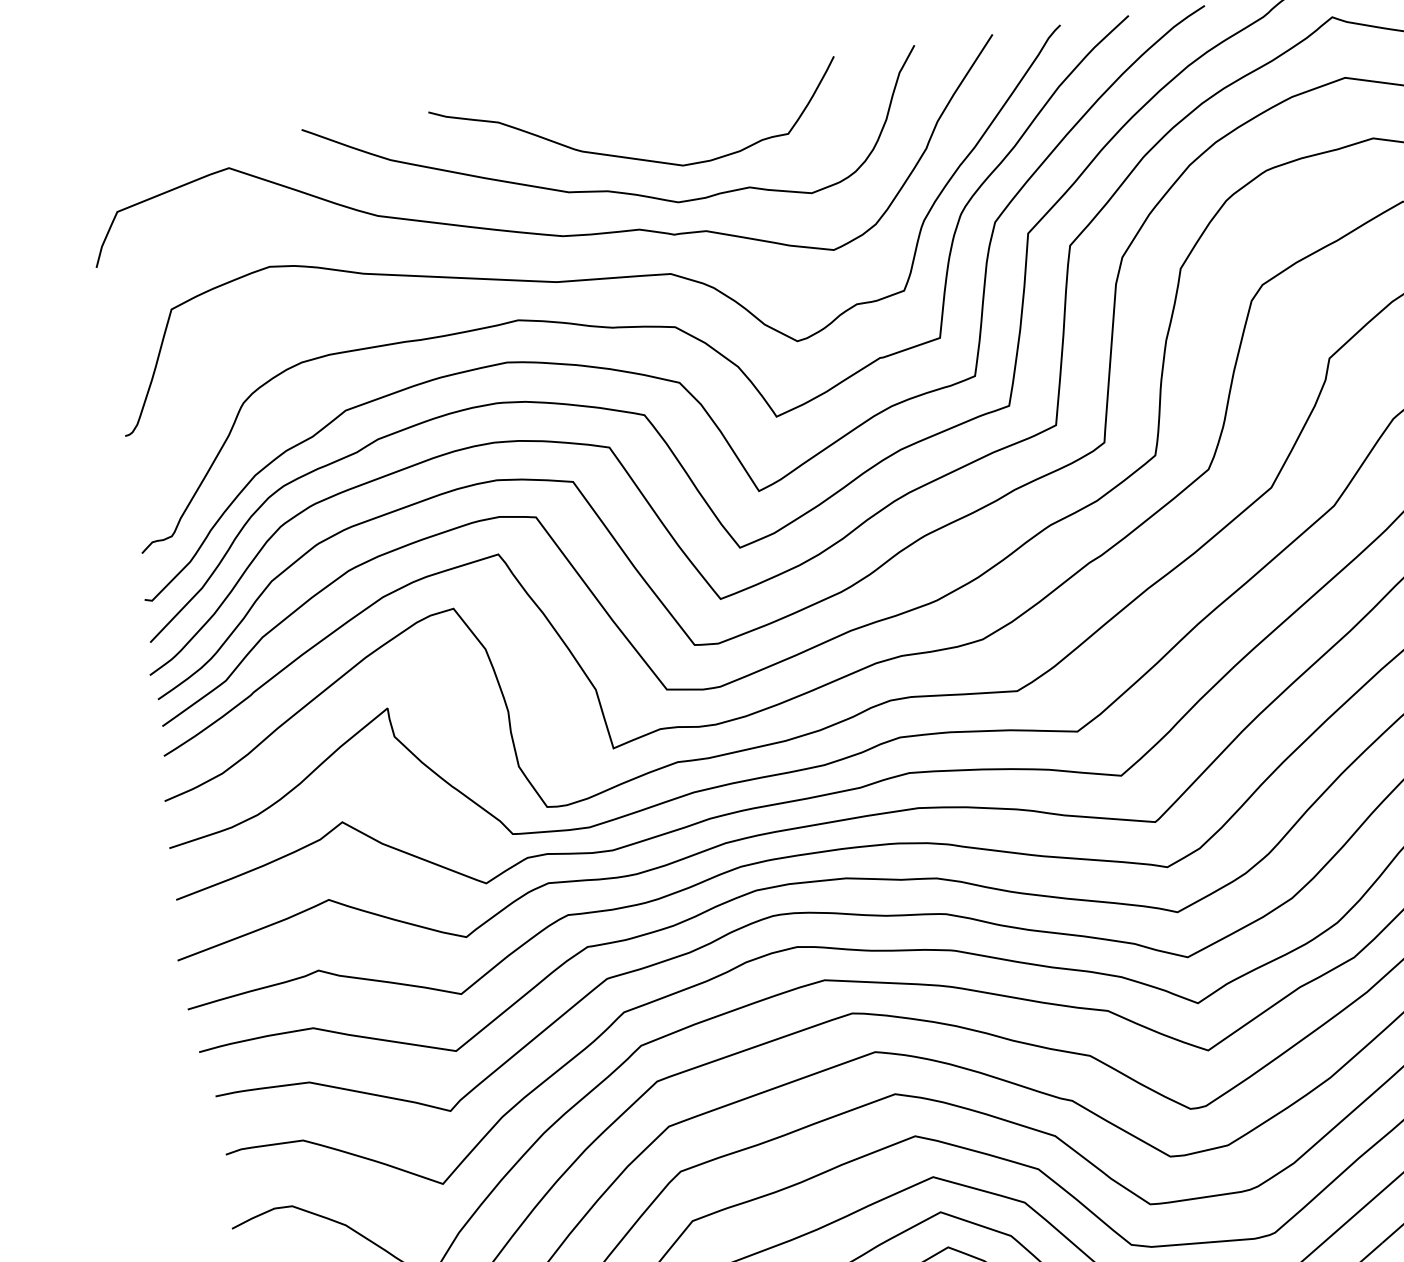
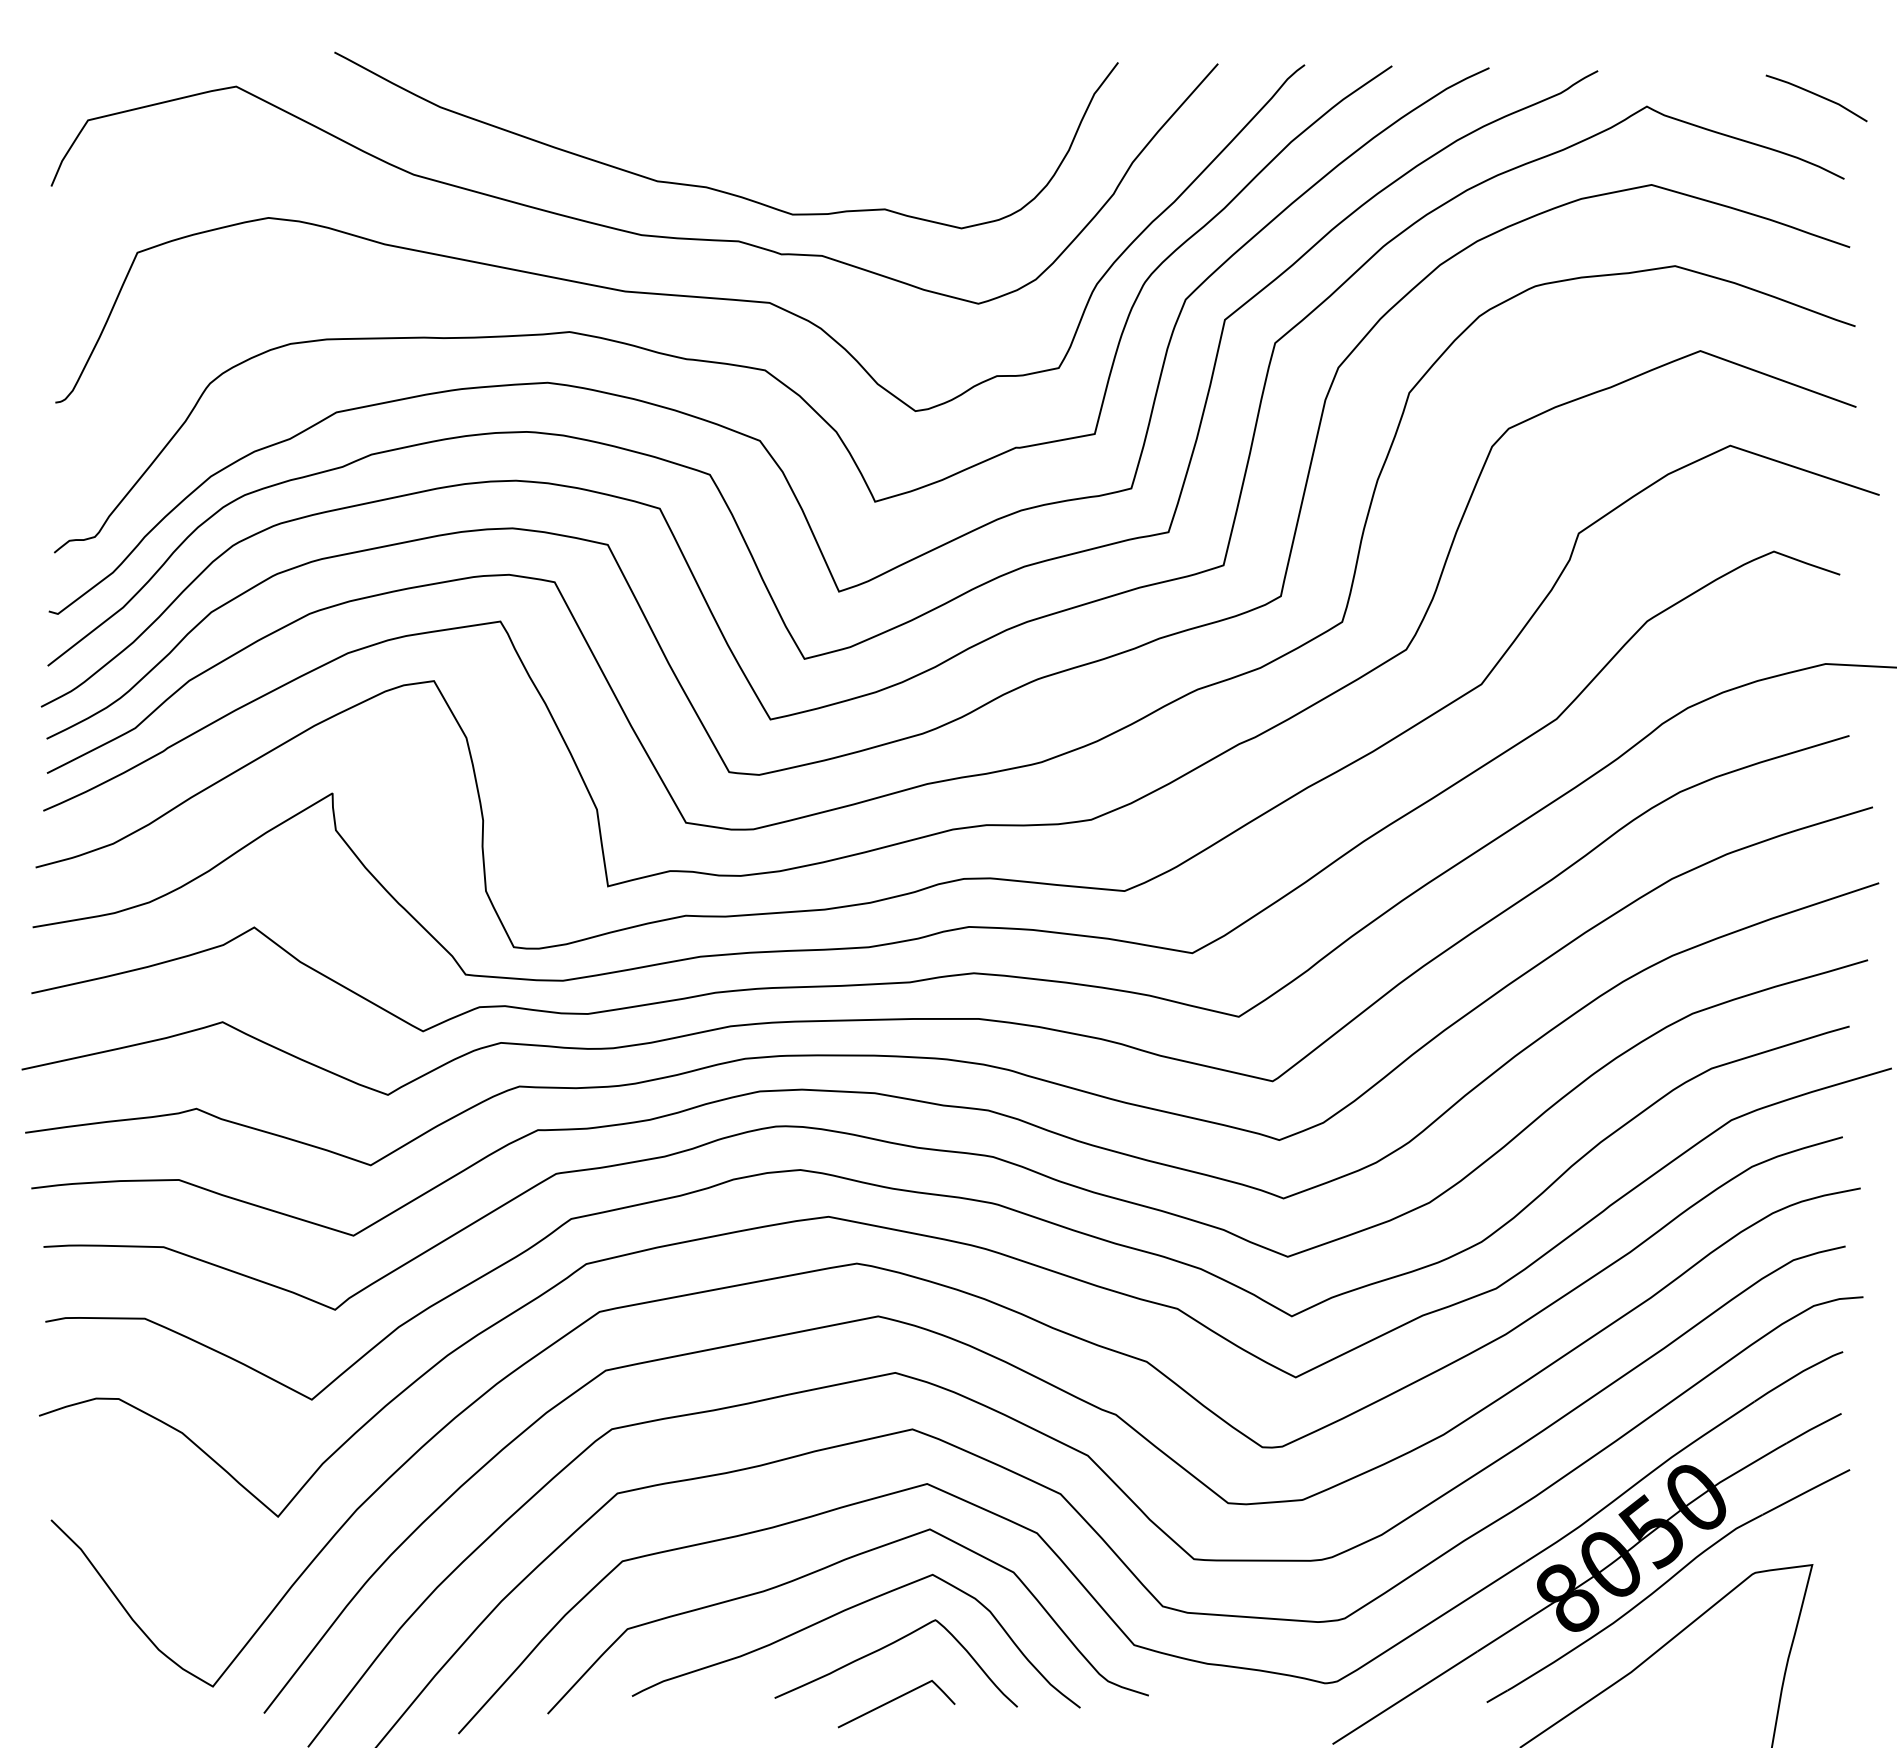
curve: (631, 157) -> (742, 149), removed

